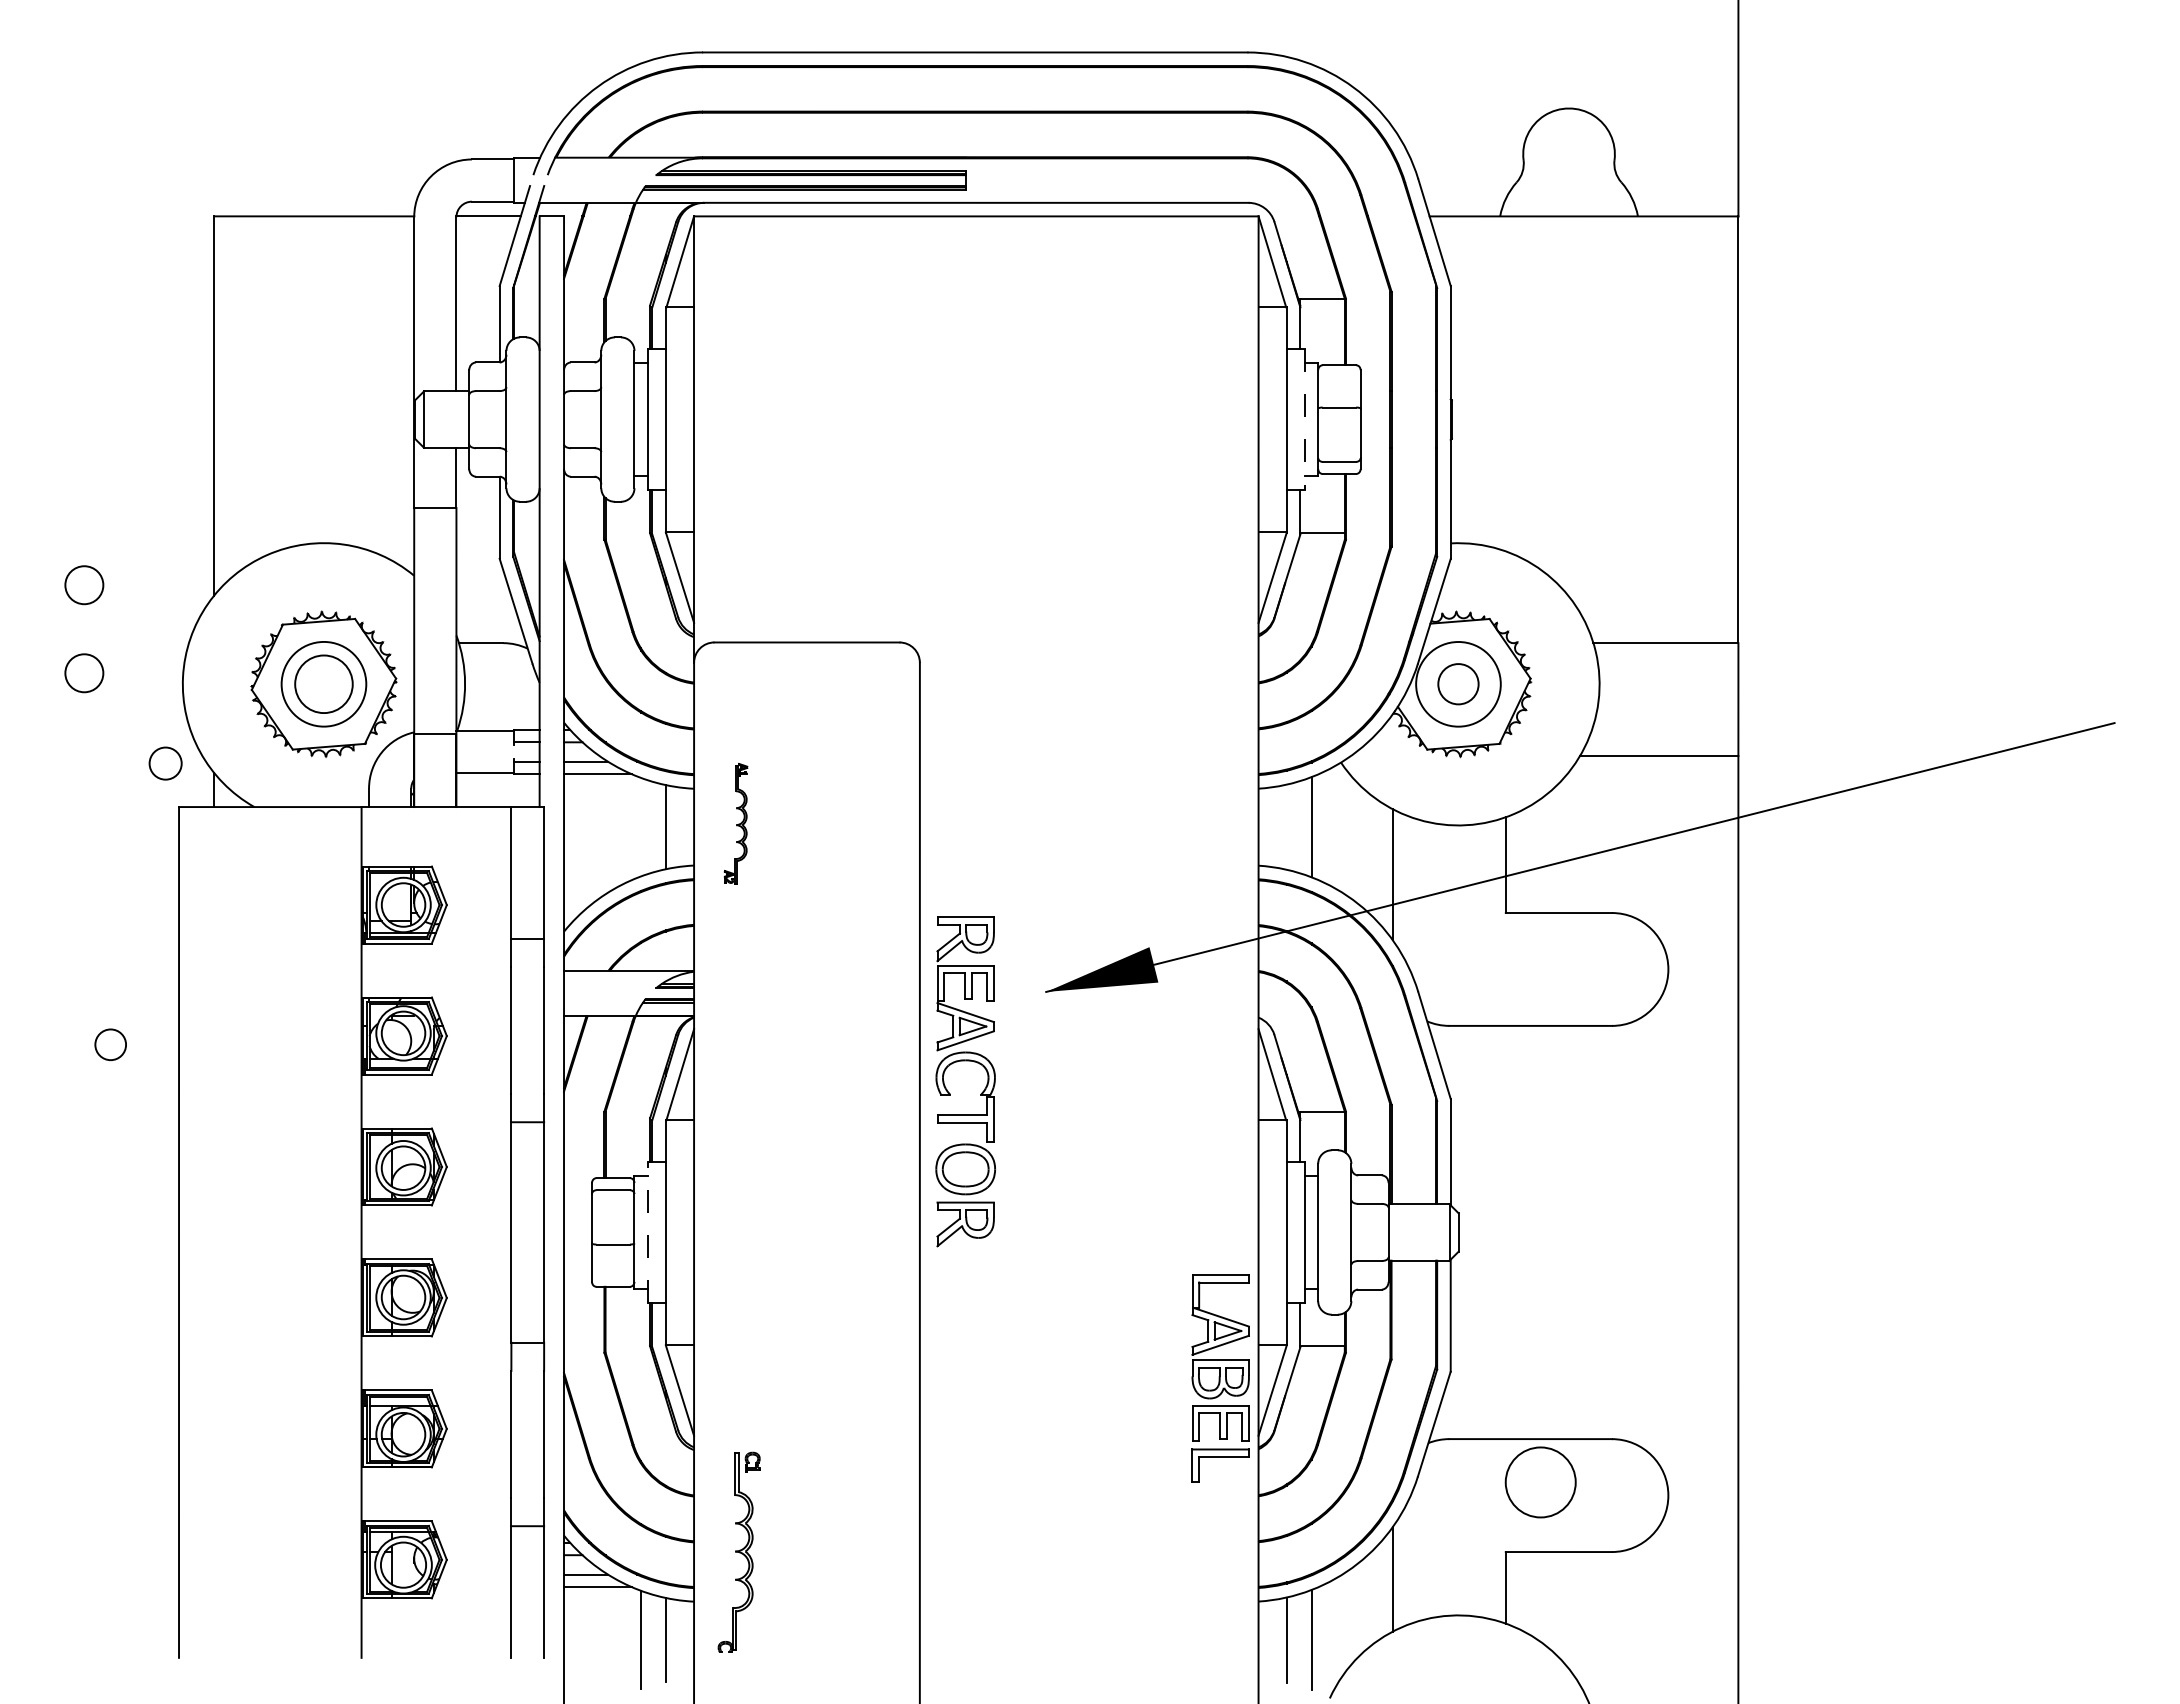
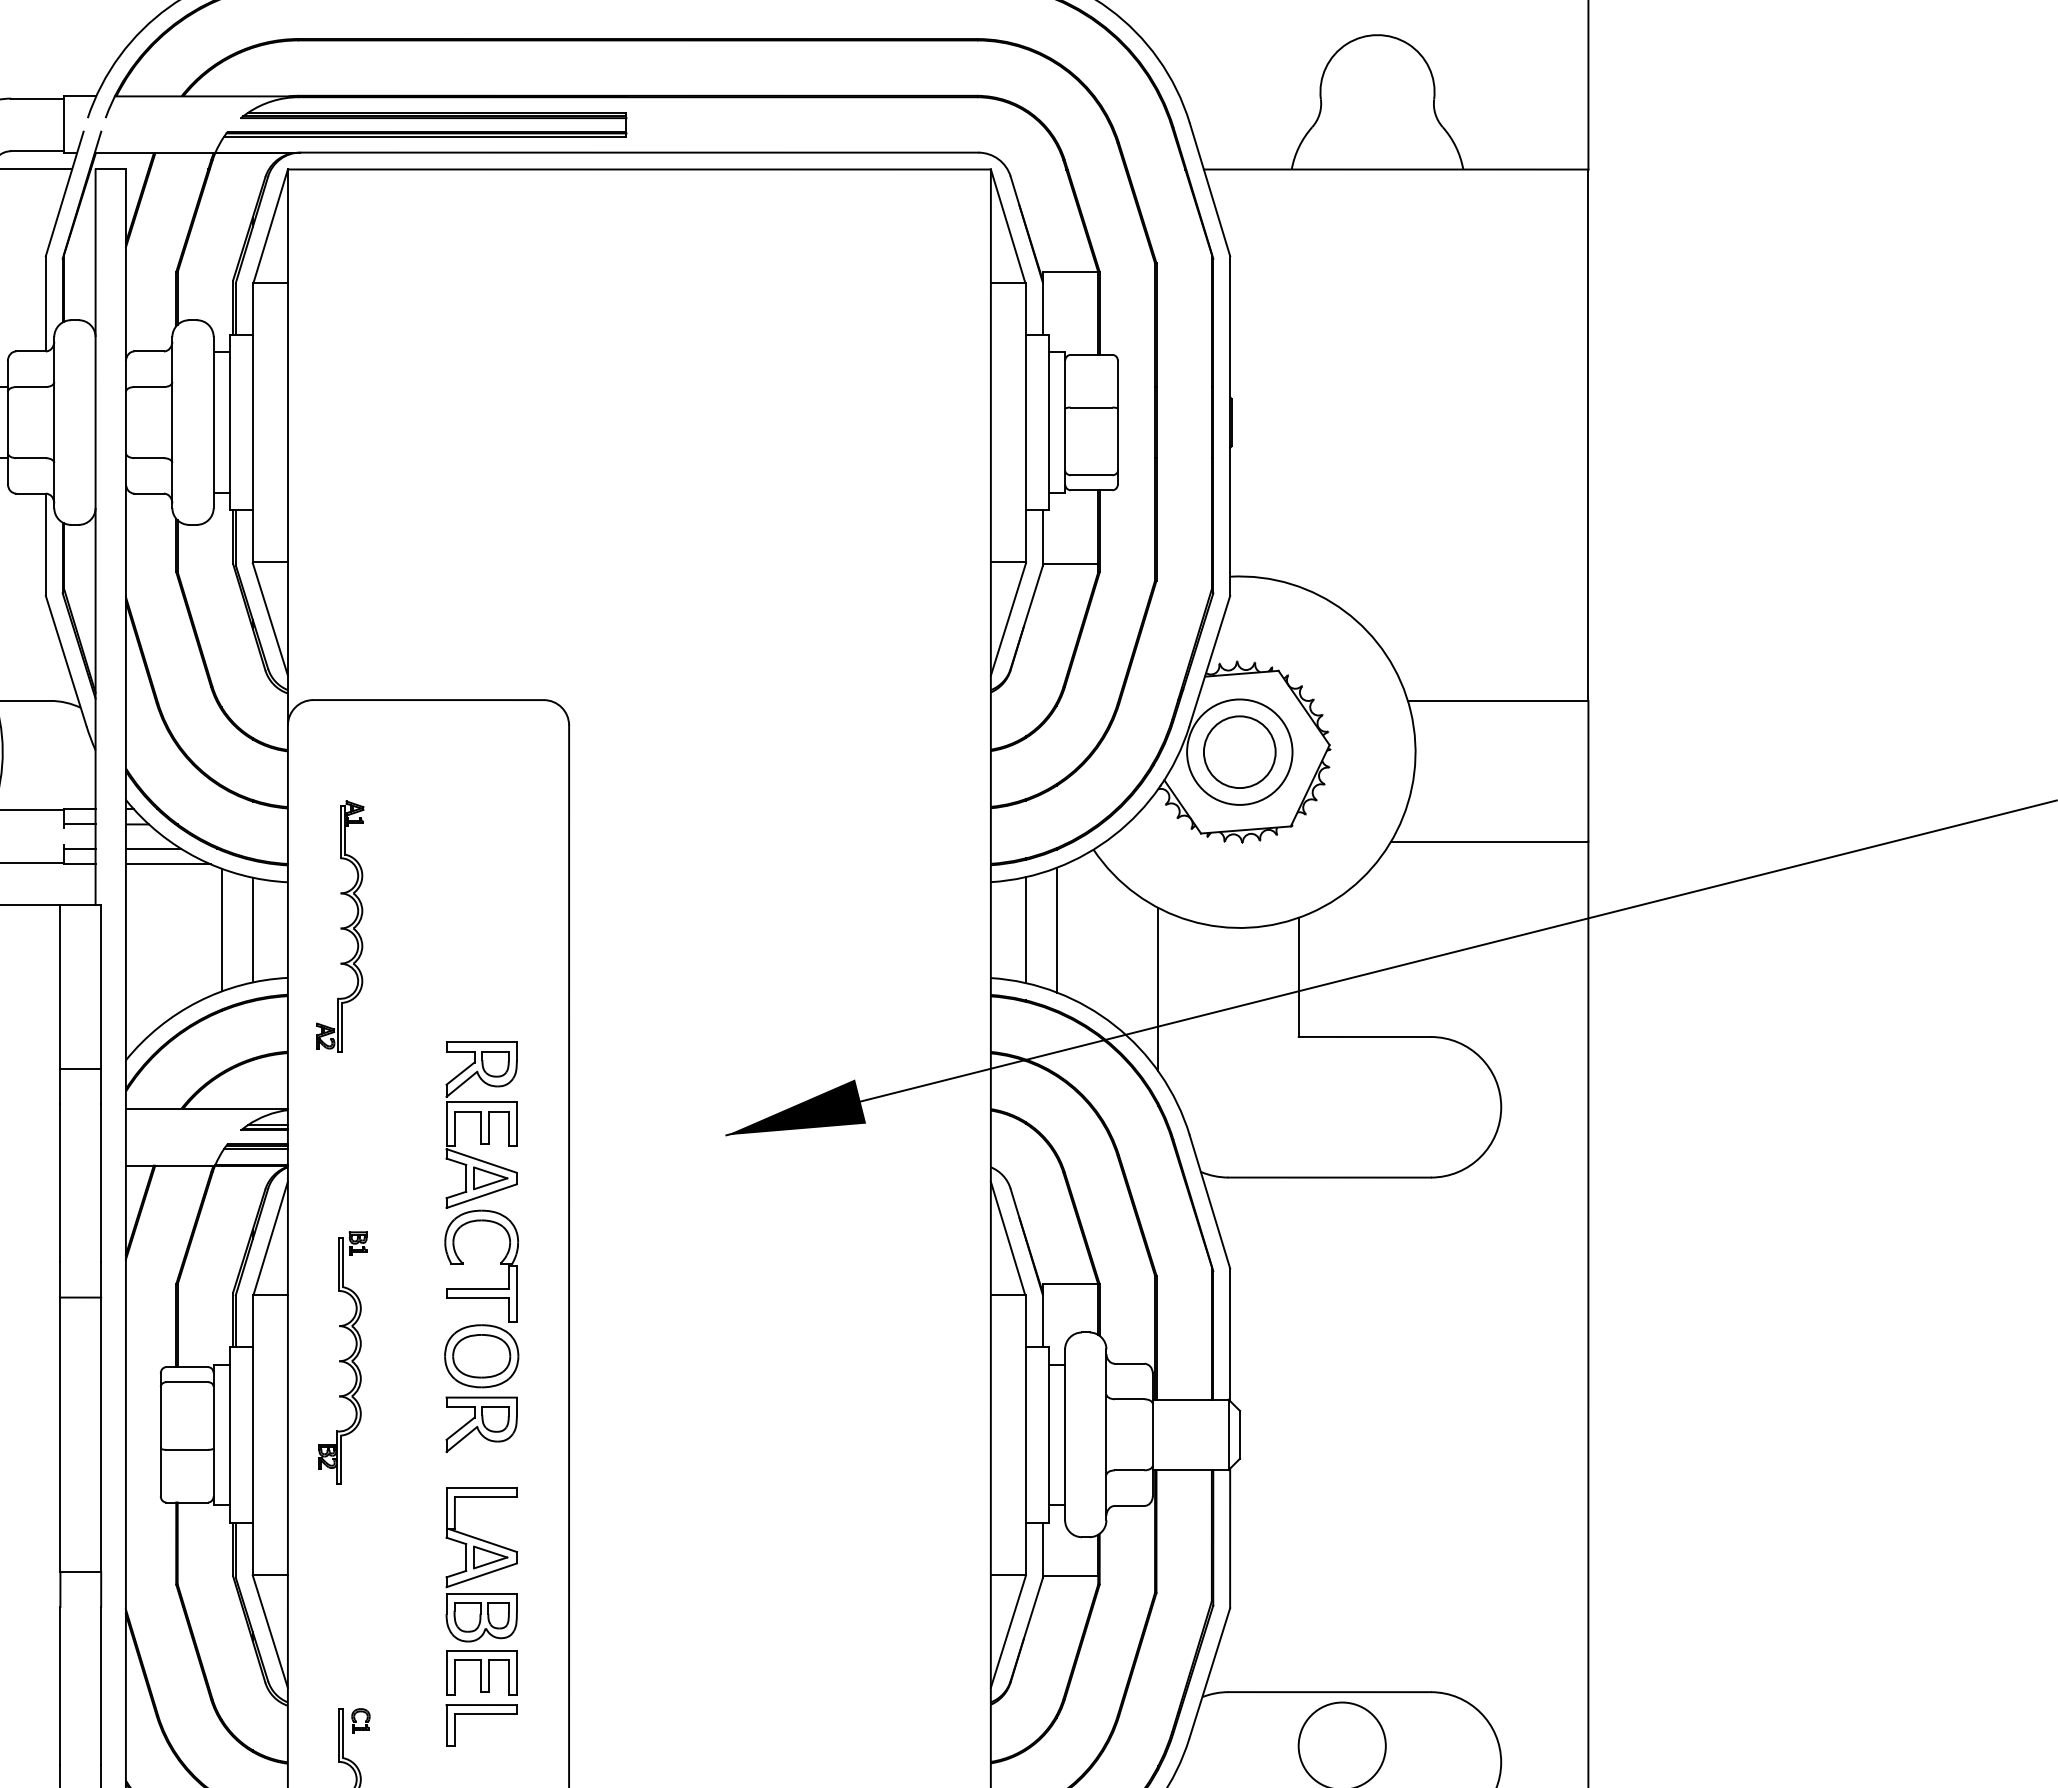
line: (1304, 419) -> (1048, 422), dashed -> solid
circle: (1458, 683) -> (1239, 751), size x1.43
part: (735, 823) -> (339, 925), size x1.67
line: (641, 826) -> (222, 929), added
line: (1286, 826) -> (1025, 929), added
part: (950, 1093) -> (462, 1261), moved
part: (738, 1170) -> (343, 1357), added
line: (647, 1232) -> (229, 1434), dashed -> solid
part: (1220, 1378) -> (481, 1616), moved

